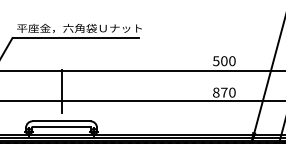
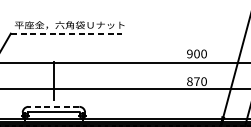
line: (76, 38) -> (67, 34), solid -> dashed
text: (216, 60) -> (190, 53), 500 -> 900
line: (61, 121) -> (53, 107), solid -> dashed

